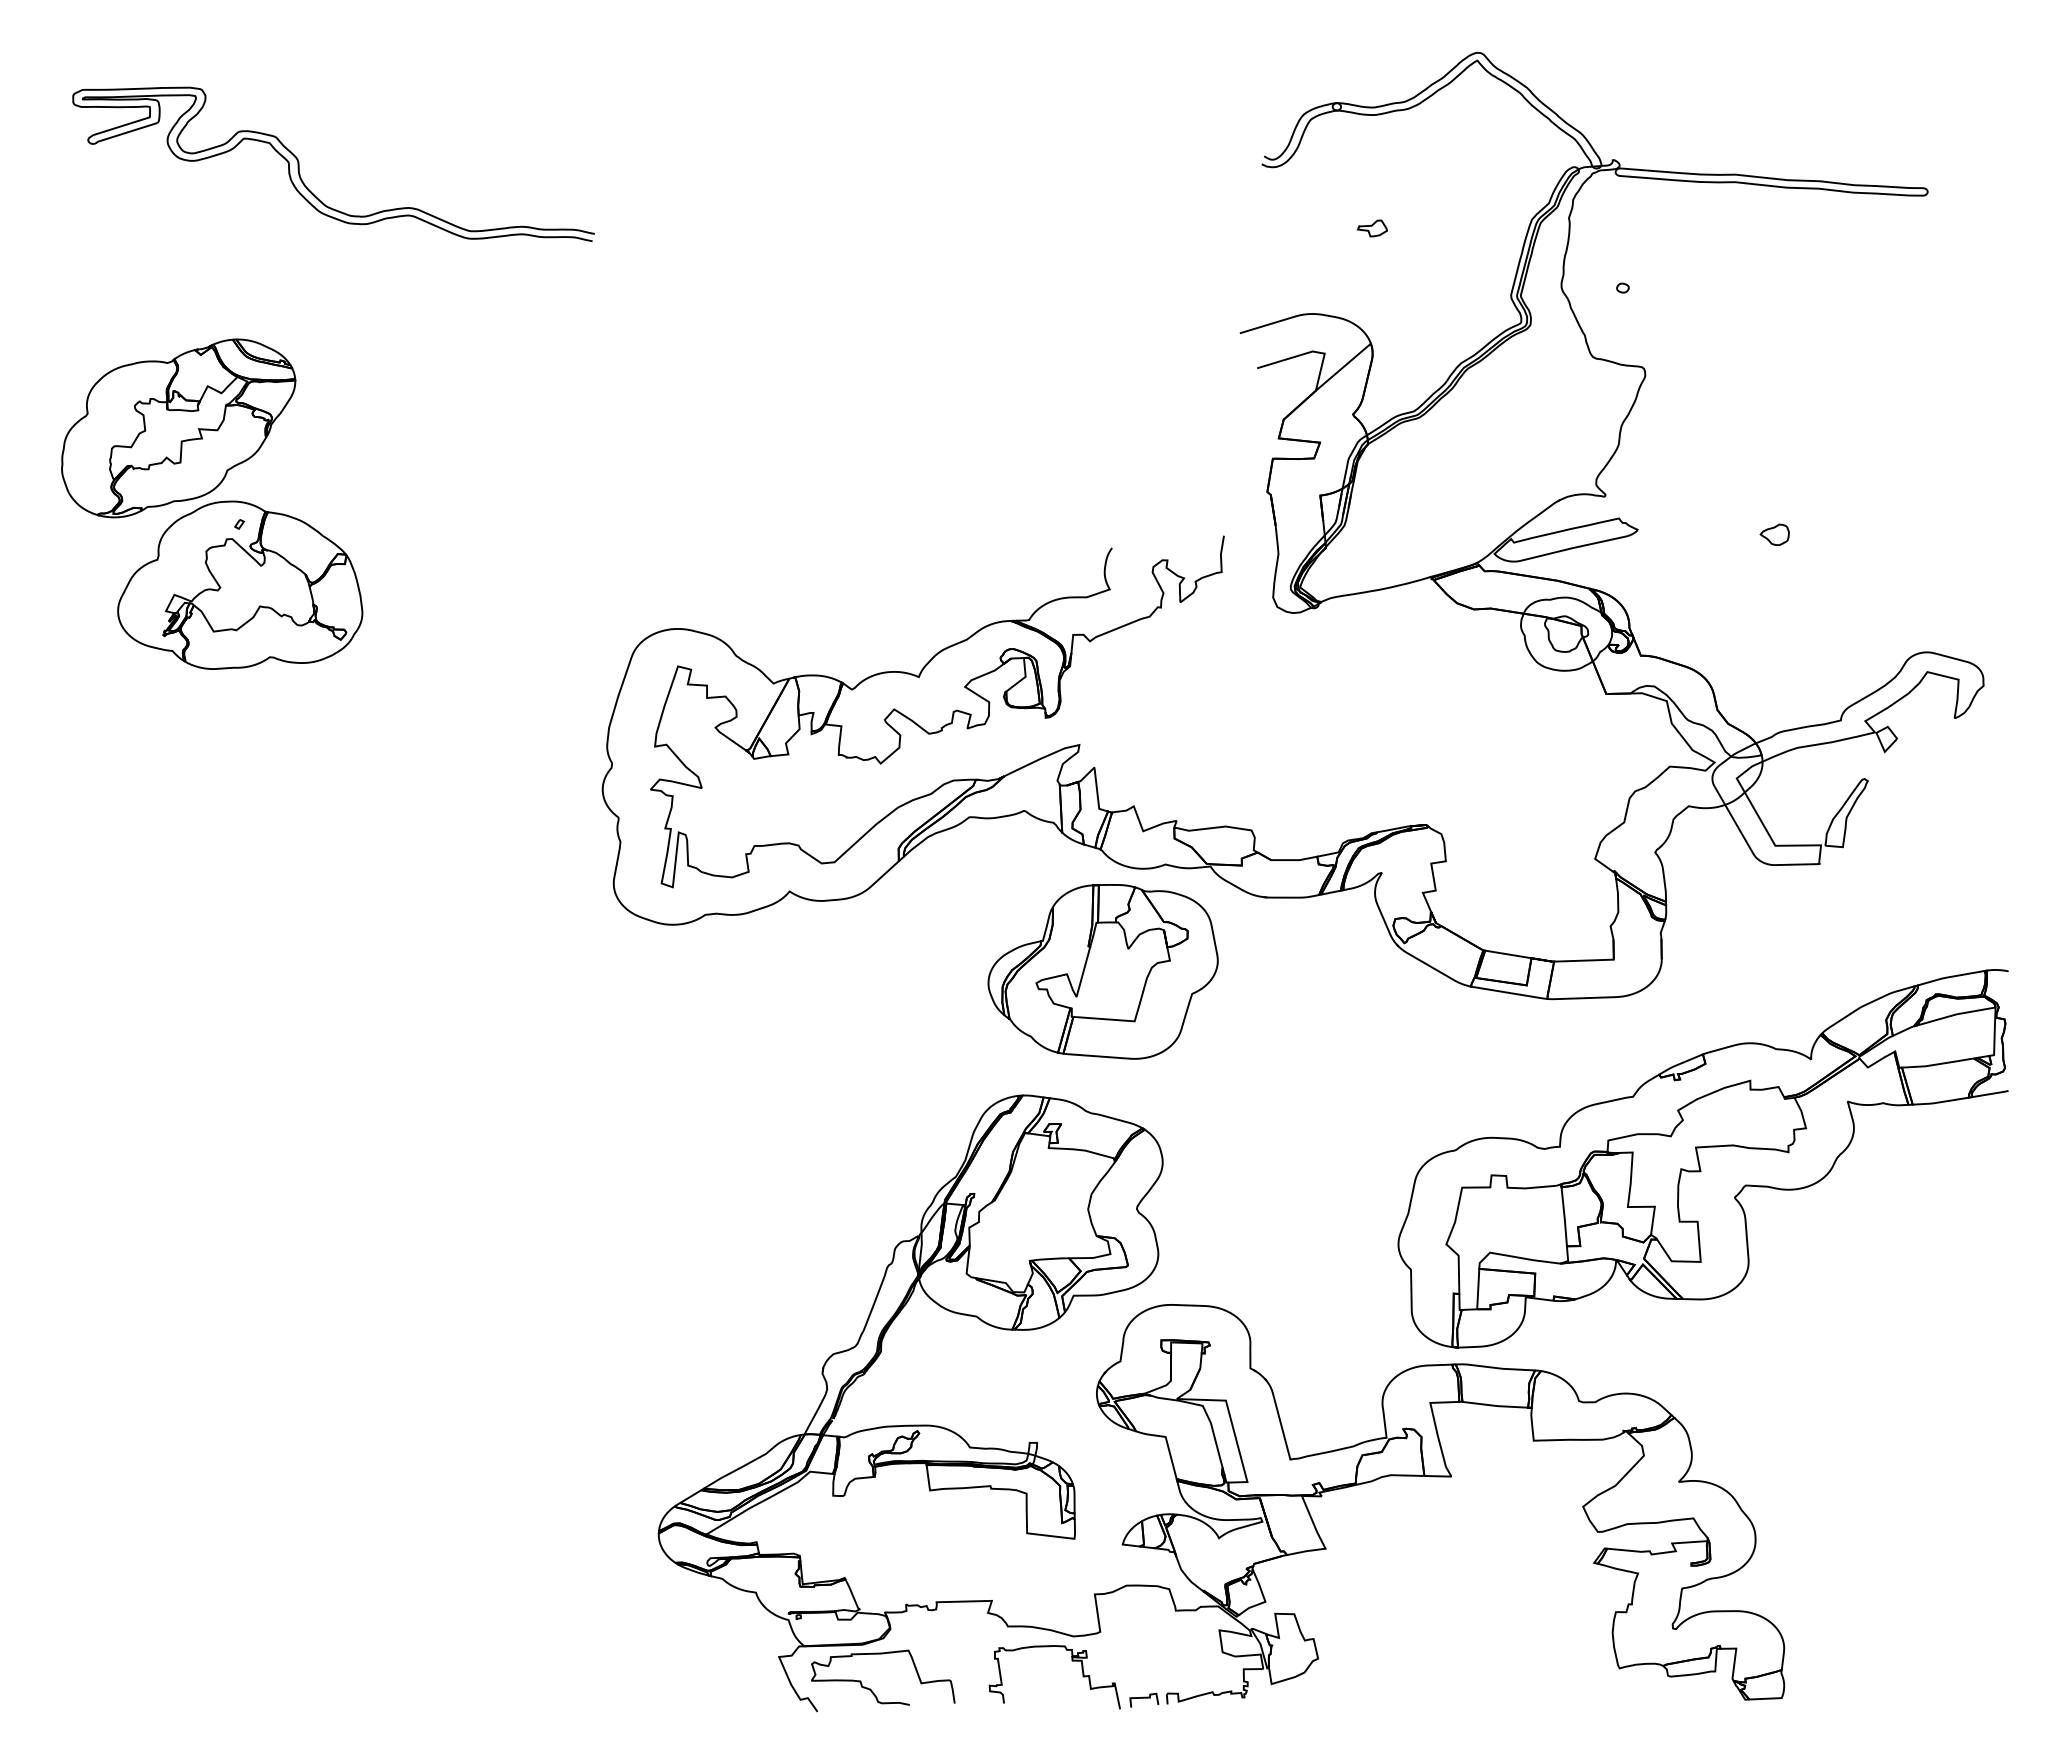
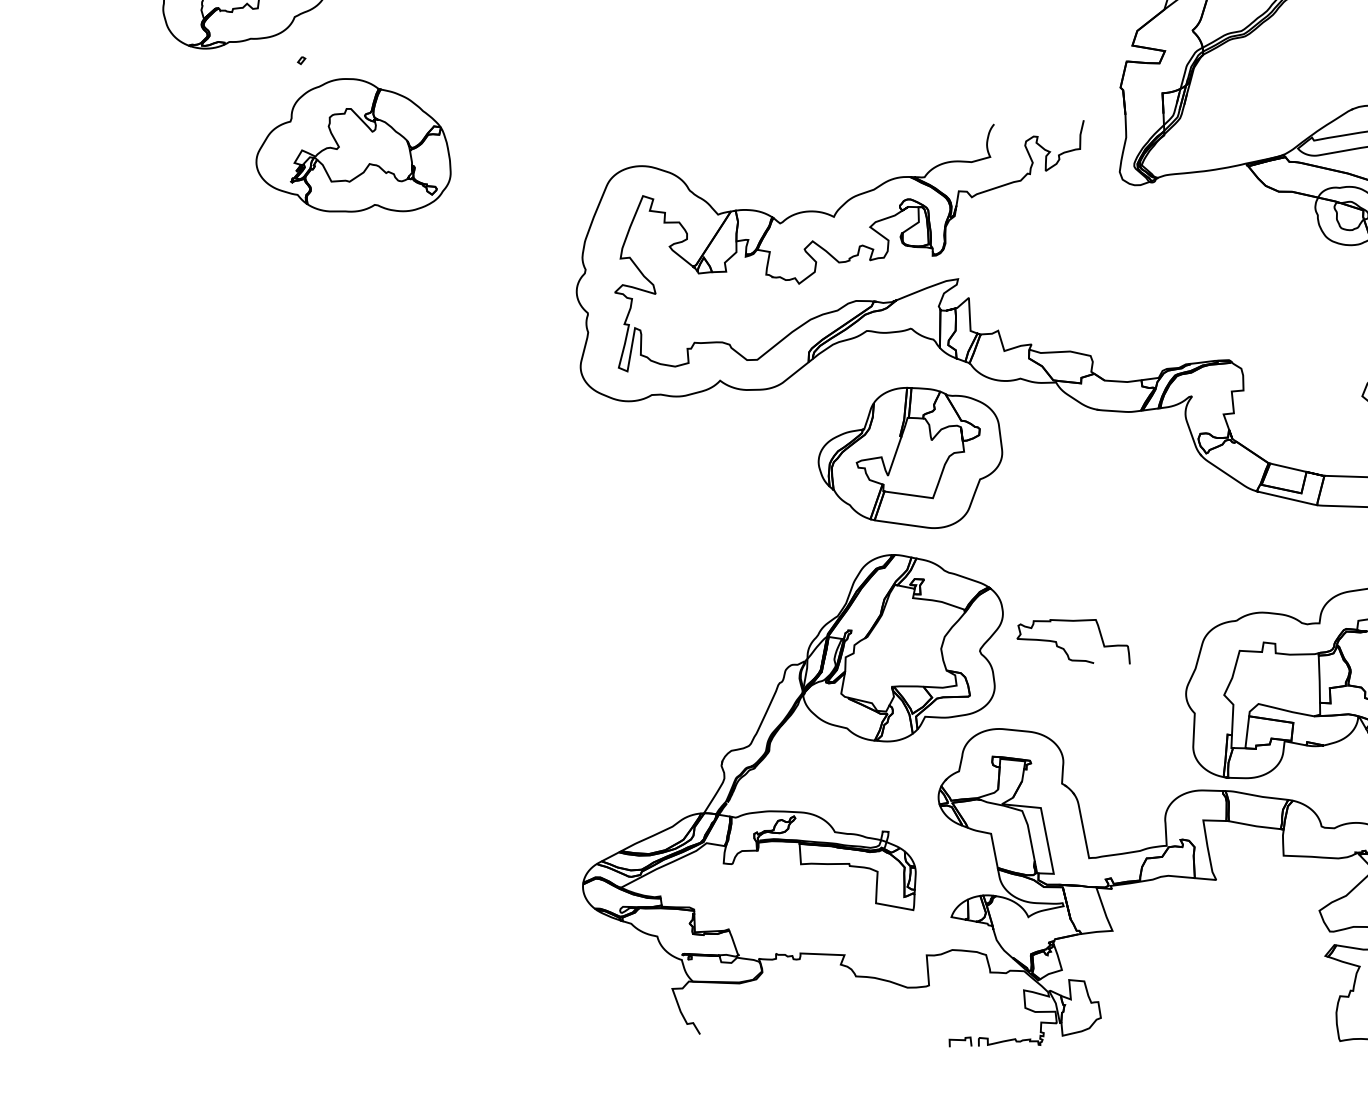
part: (240, 584) -> (355, 145), moved
part: (1102, 971) -> (909, 456), moved
curve: (1071, 1661) -> (904, 1007), removed
curve: (870, 1688) -> (1063, 648), moved

